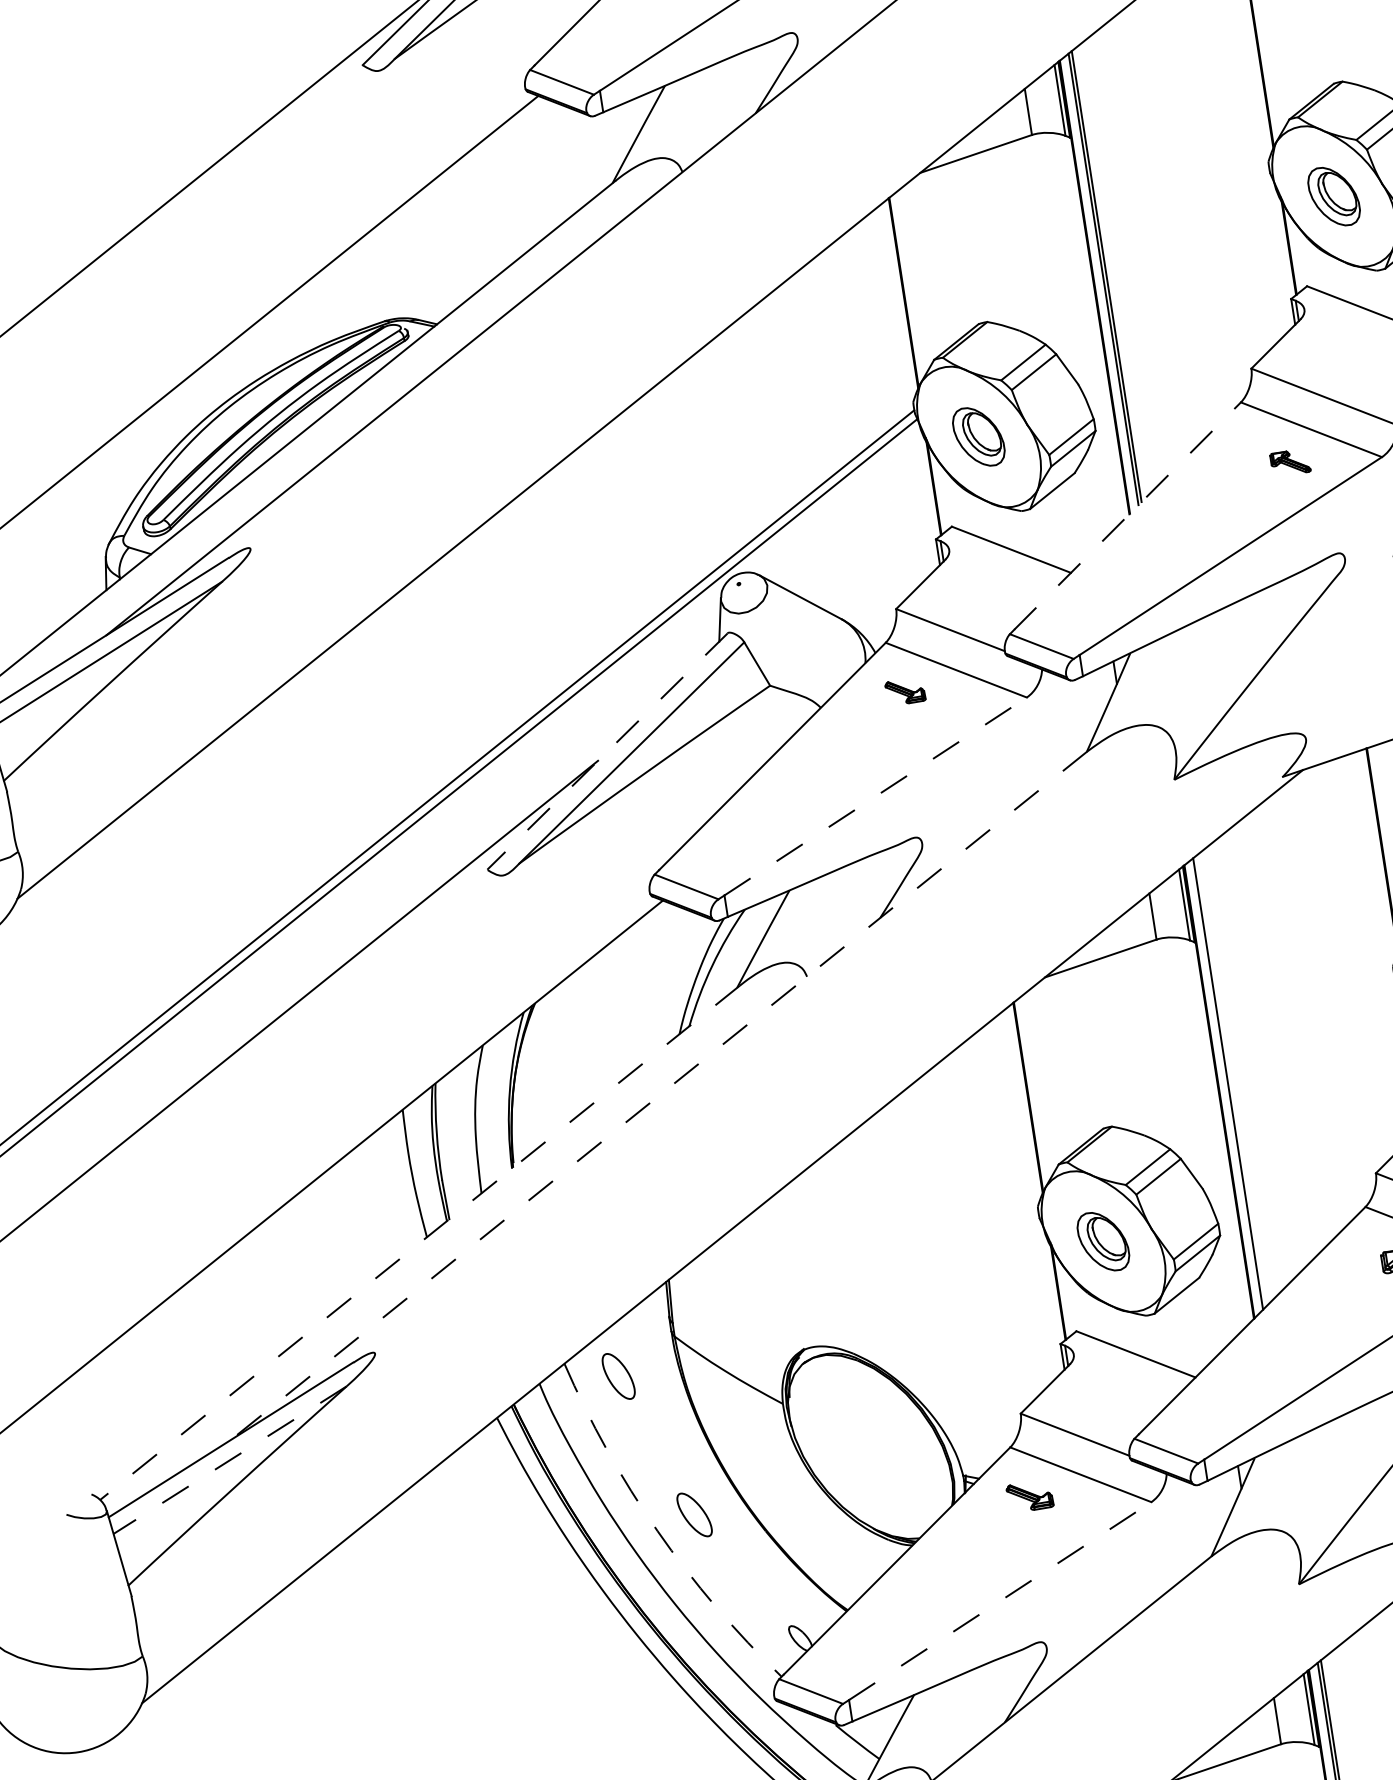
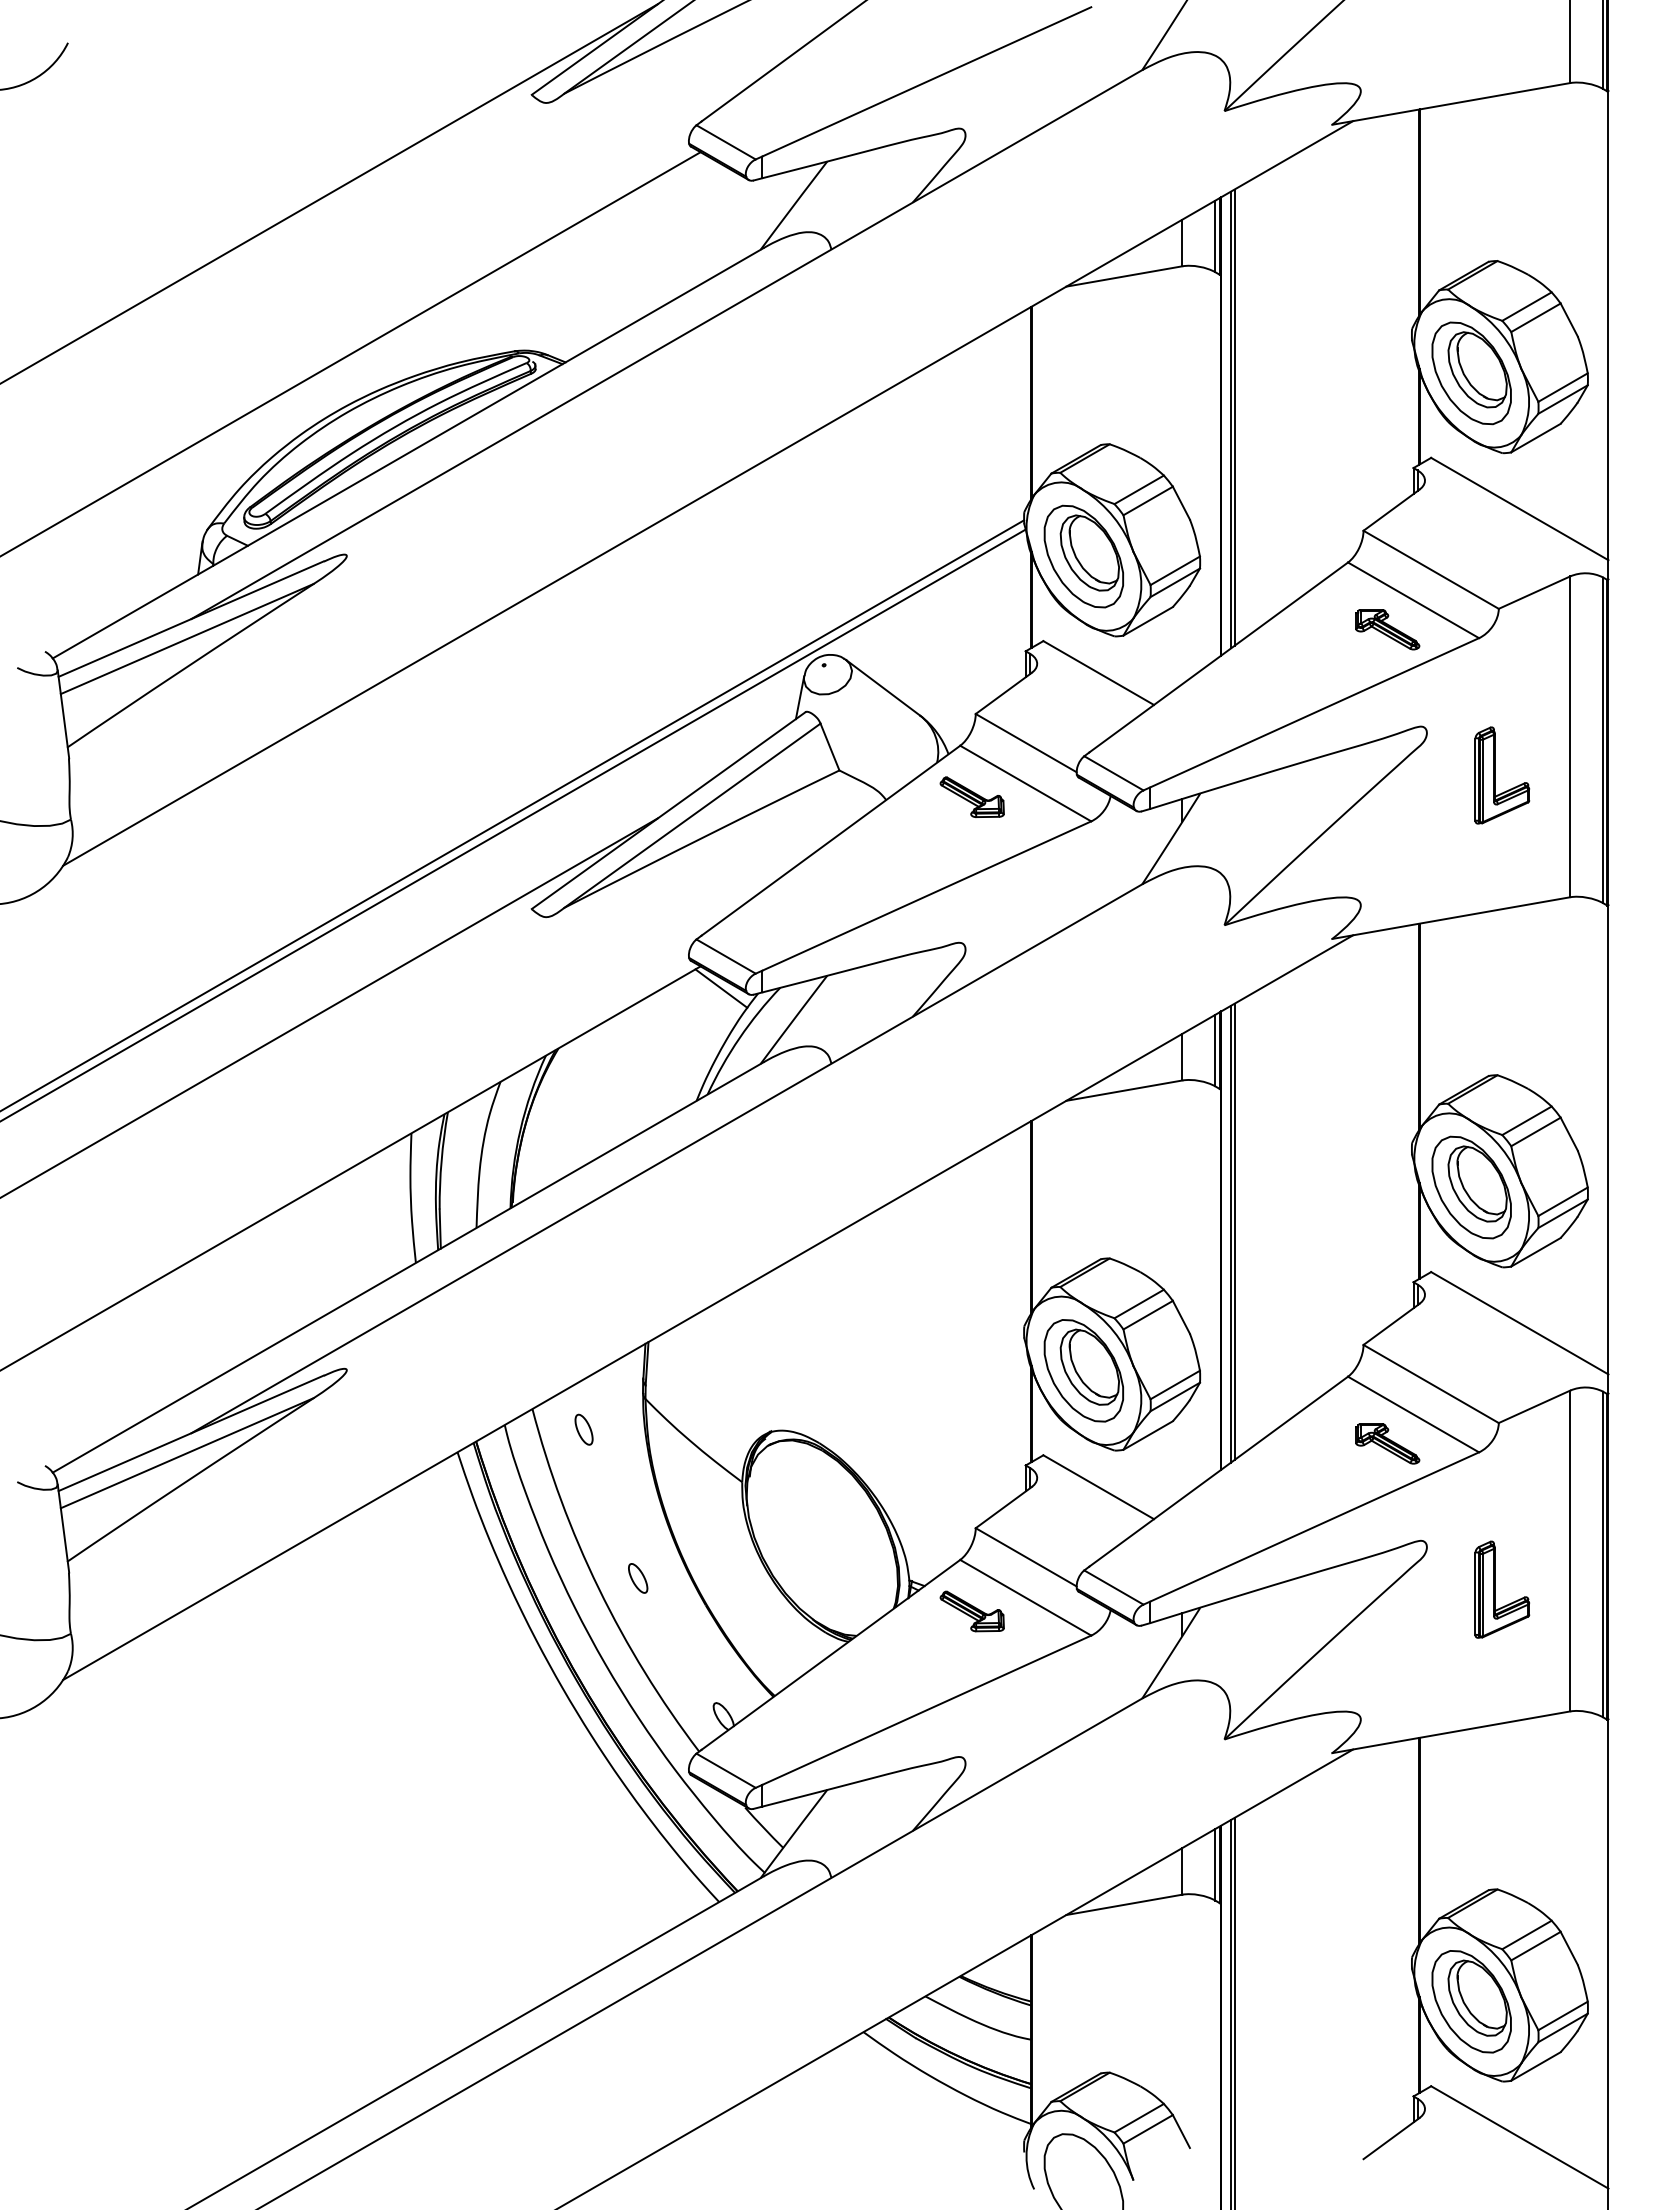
part: (1334, 196) -> (1471, 373), size x1.67
part: (978, 436) -> (1083, 556), size x1.67
part: (1290, 462) -> (1387, 629), size x1.67
line: (1128, 515) -> (1219, 657), dashed -> solid
part: (904, 691) -> (971, 796), size x1.67
line: (607, 751) -> (668, 810), dashed -> solid
line: (875, 796) -> (926, 896), dashed -> solid
line: (686, 919) -> (721, 988), added
line: (1231, 1080) -> (1234, 1231), added
line: (658, 1095) -> (666, 1158), dashed -> solid
part: (1103, 1241) -> (1083, 1370), size x1.67
line: (419, 1242) -> (407, 1267), dashed -> solid
part: (618, 1376) -> (583, 1429), size x0.62
line: (230, 1460) -> (187, 1453), dashed -> solid
part: (1029, 1496) -> (971, 1611), size x1.43
part: (695, 1514) -> (638, 1578), size x0.62
arc: (657, 1530) -> (598, 1588), dashed -> solid
line: (999, 1601) -> (926, 1710), dashed -> solid

